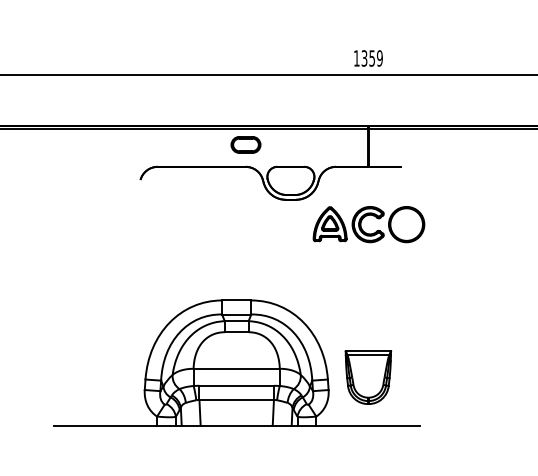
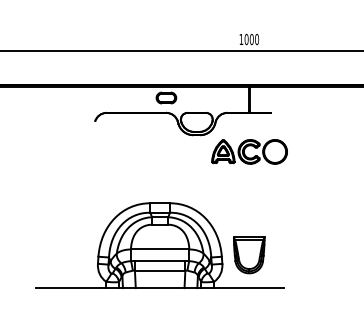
text: (371, 58) -> (251, 39), 1359 -> 1000

